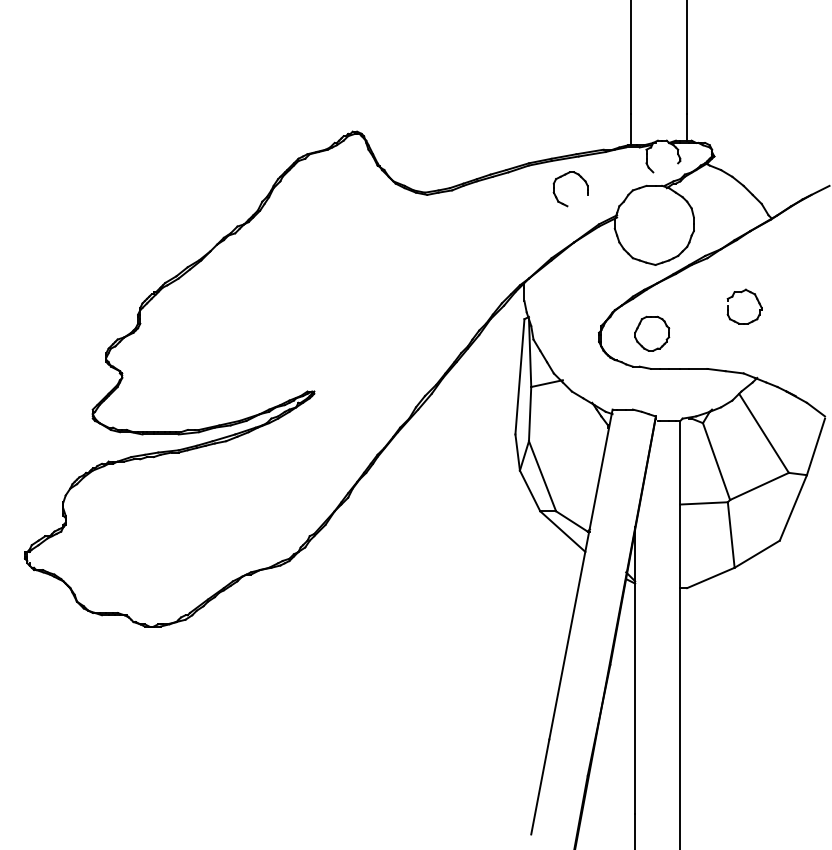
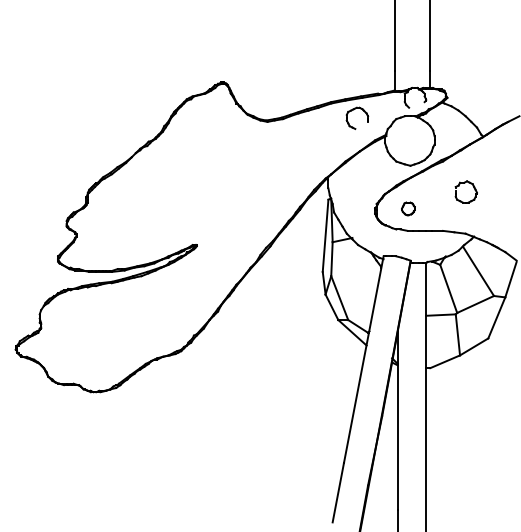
part: (652, 333) -> (408, 208), size x0.6

